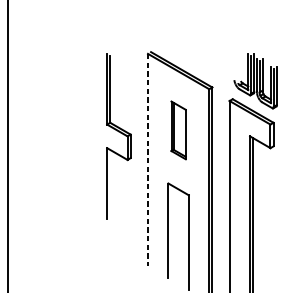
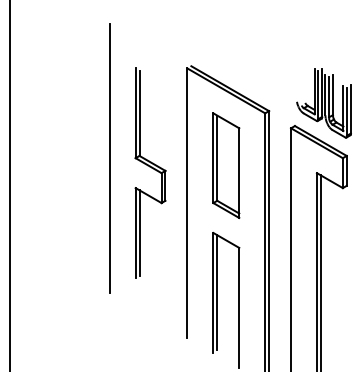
line: (86, 124) -> (109, 157), added
part: (178, 130) -> (226, 165), size x1.43
line: (148, 160) -> (187, 203), dashed -> solid
line: (110, 183) -> (139, 232), added
line: (171, 230) -> (217, 292), added

